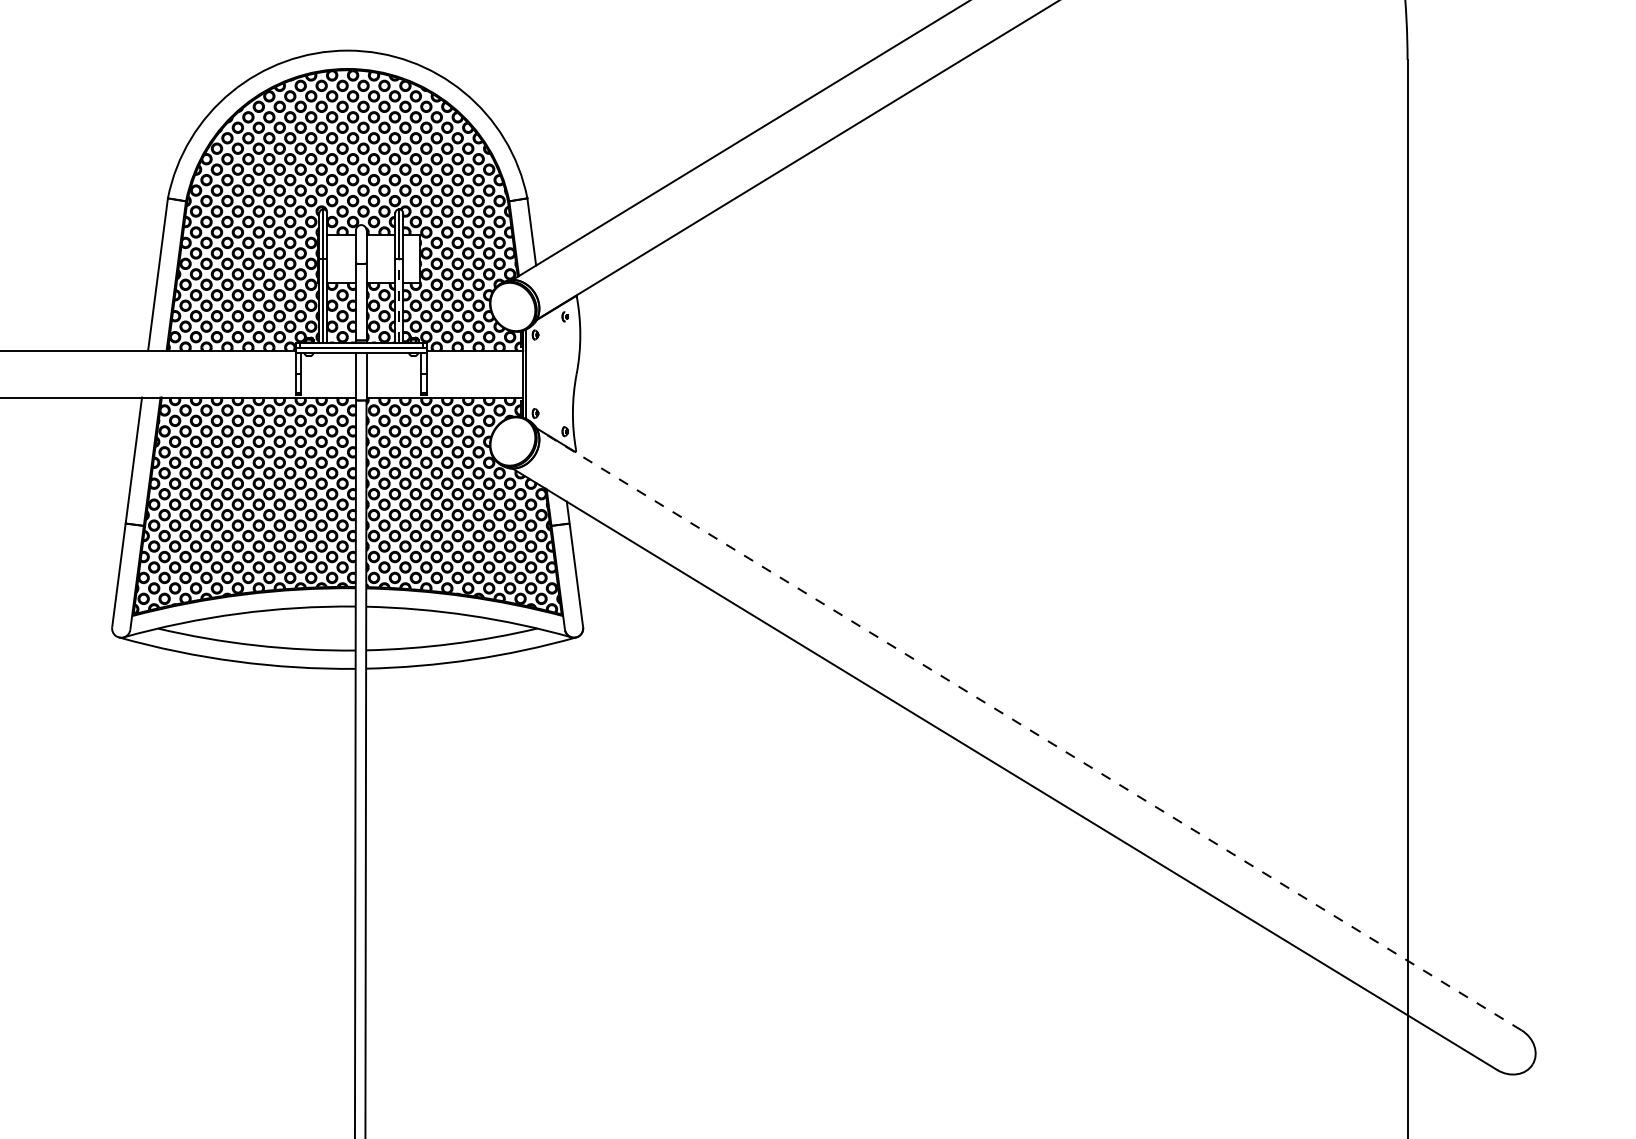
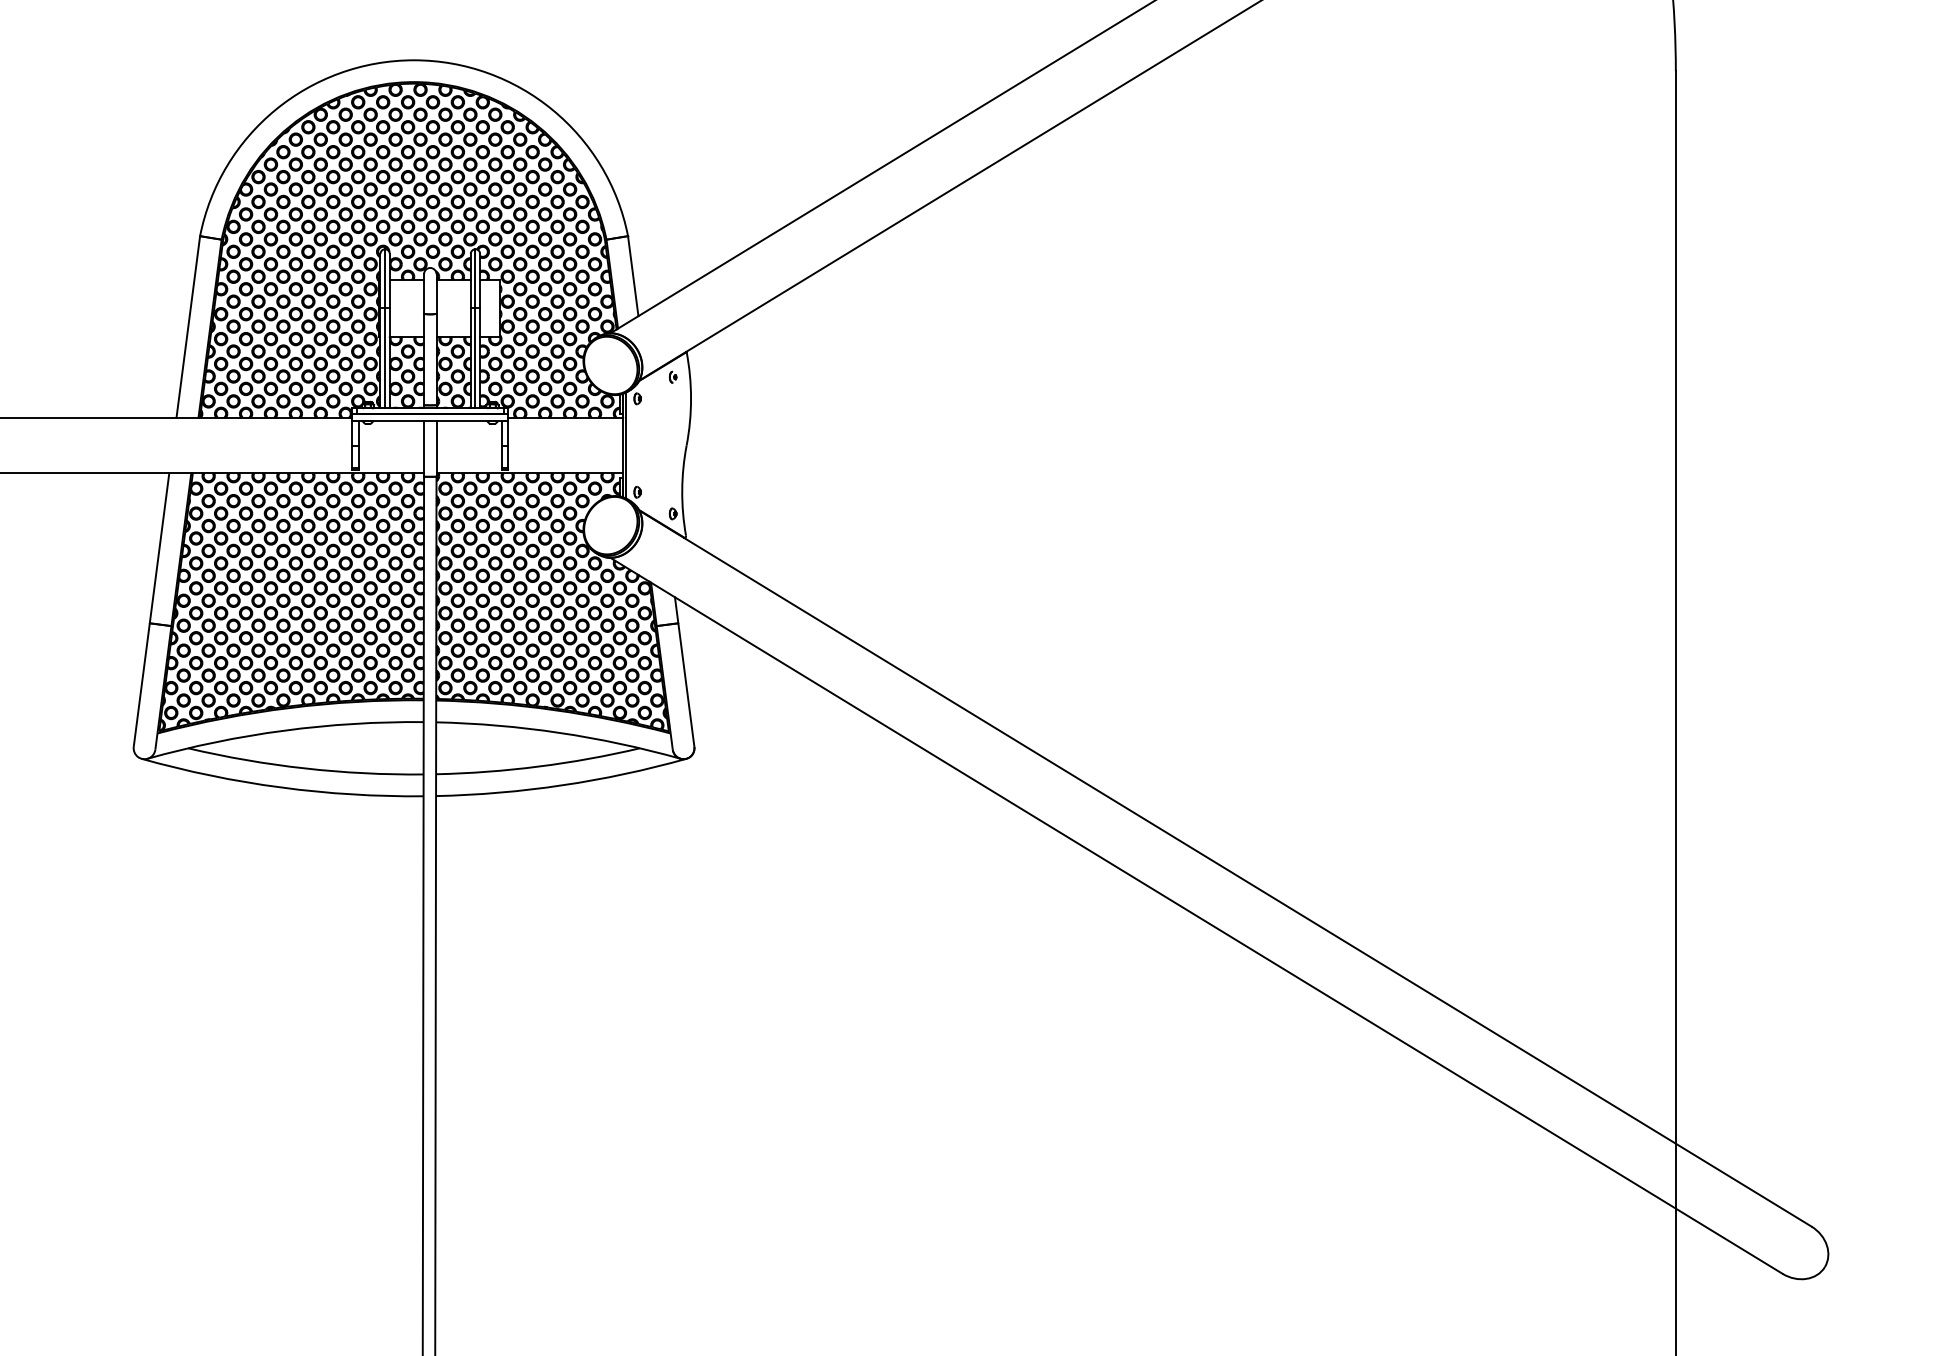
line: (399, 301) -> (475, 358), dashed -> solid
line: (1029, 729) -> (1225, 868), dashed -> solid

